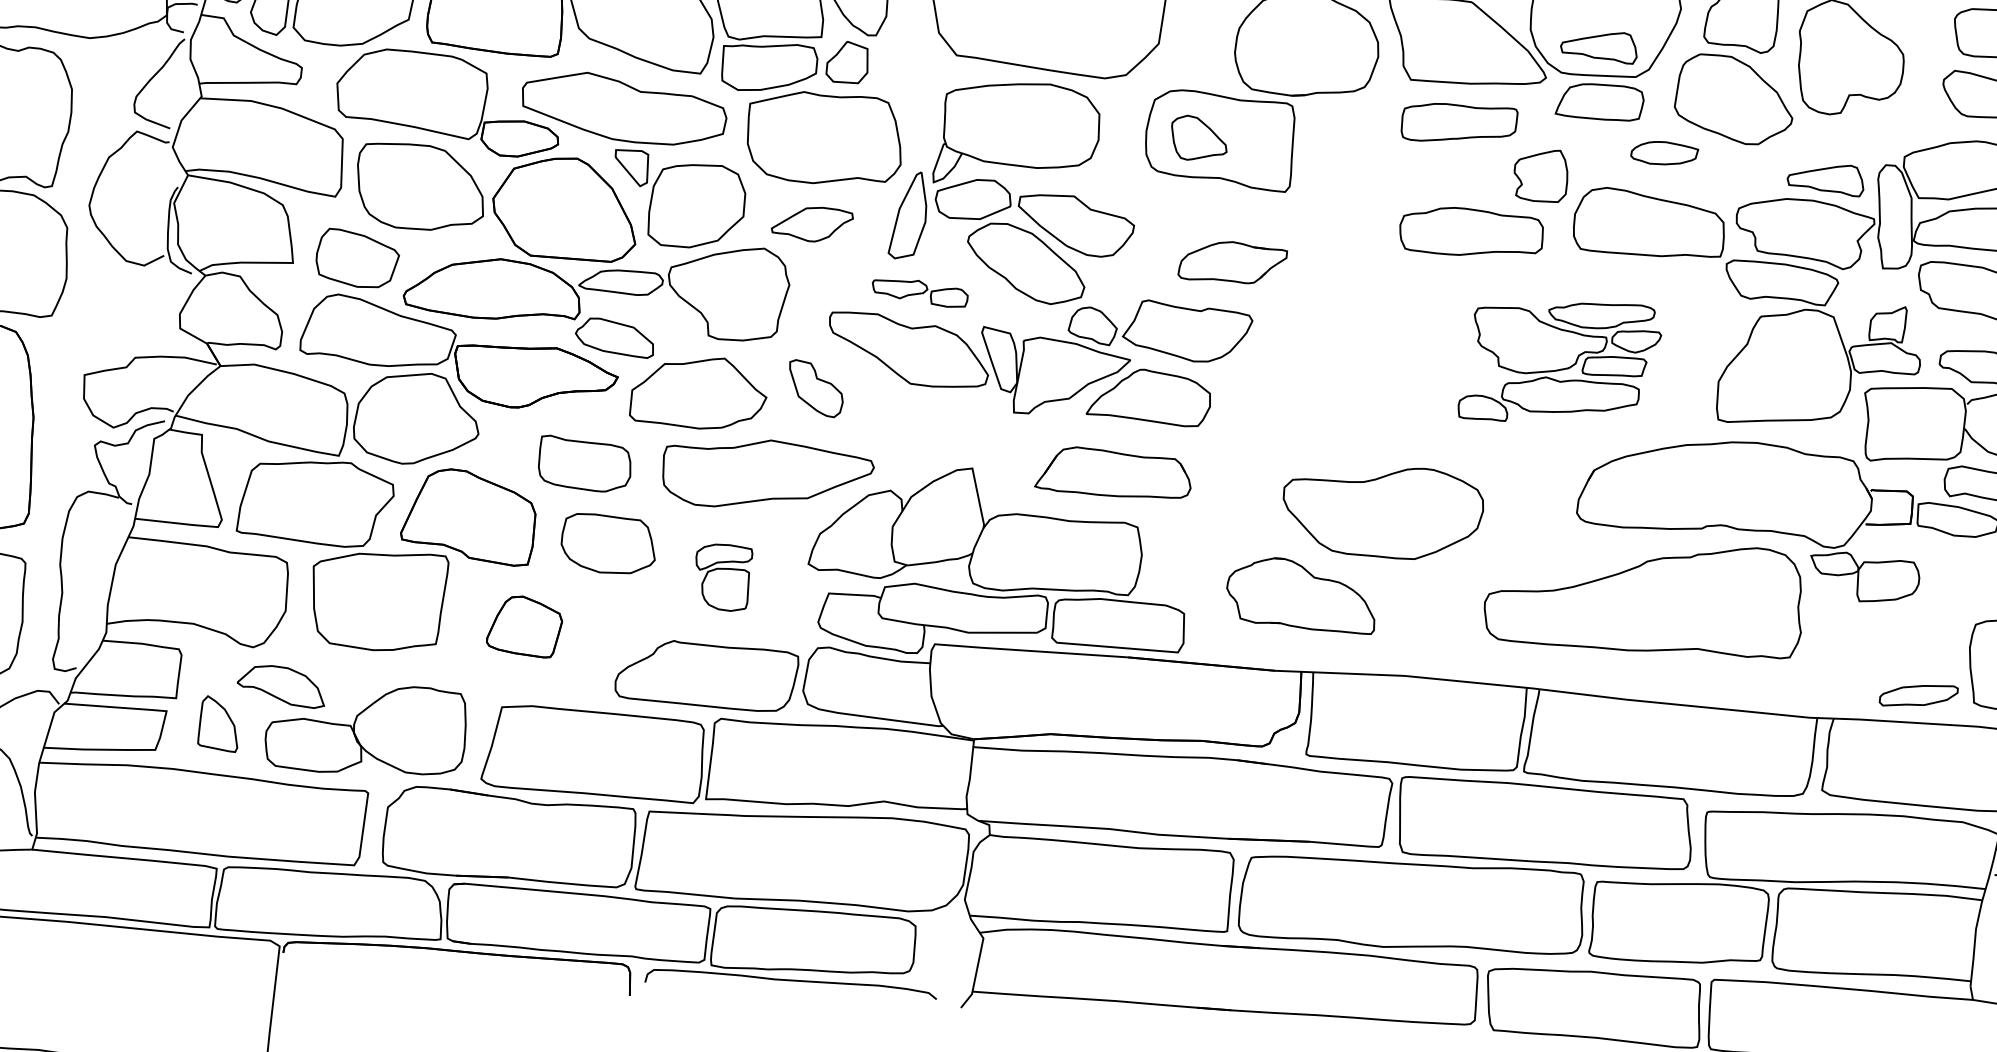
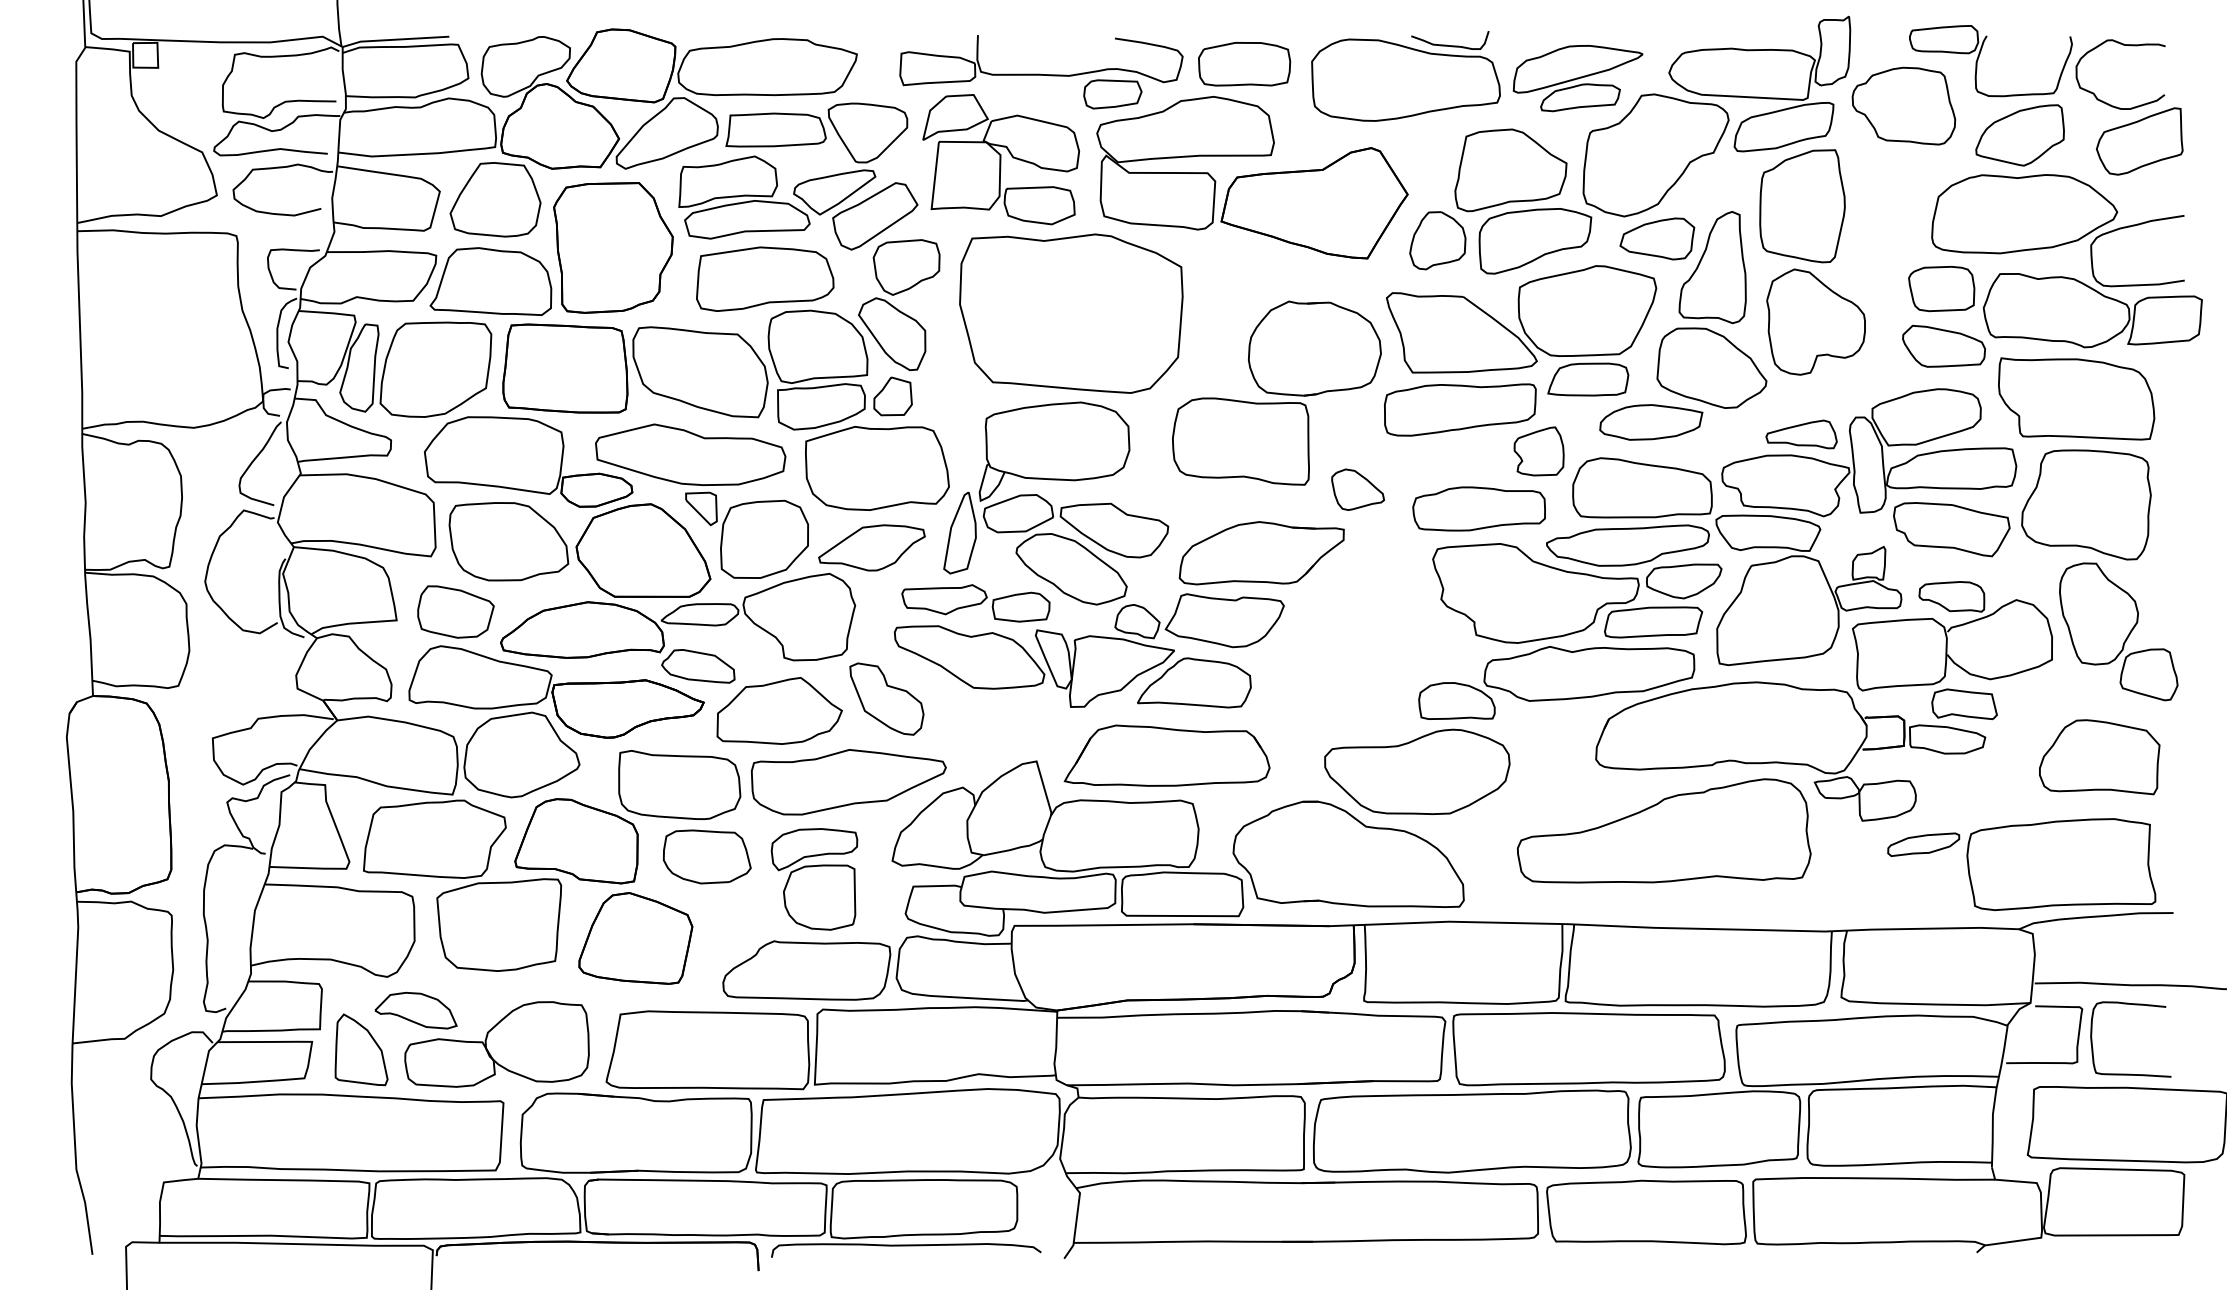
part: (1599, 46) -> (1583, 328), removed
part: (1459, 123) -> (1460, 409), size x1.43
part: (1199, 138) -> (1358, 489), moved
part: (1664, 153) -> (1651, 422), size x1.67
part: (811, 223) -> (871, 547), size x1.43
part: (1232, 262) -> (1261, 553), size x1.67
part: (919, 292) -> (975, 603), size x1.67
part: (1560, 361) -> (1570, 621), size x1.67
part: (815, 388) -> (886, 698), size x1.43
part: (584, 463) -> (679, 784), size x1.43
part: (1113, 472) -> (1166, 755), size x1.43
part: (722, 577) -> (814, 879), size x1.67
part: (1301, 593) -> (1348, 853), size x1.67
part: (524, 626) -> (635, 938), size x1.67
part: (1918, 695) -> (1923, 844), moved
part: (219, 723) -> (361, 1049), size x1.43

